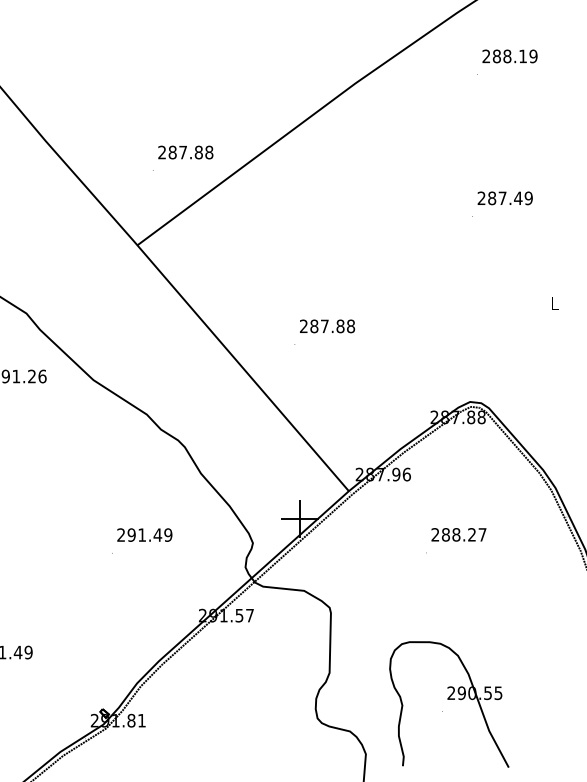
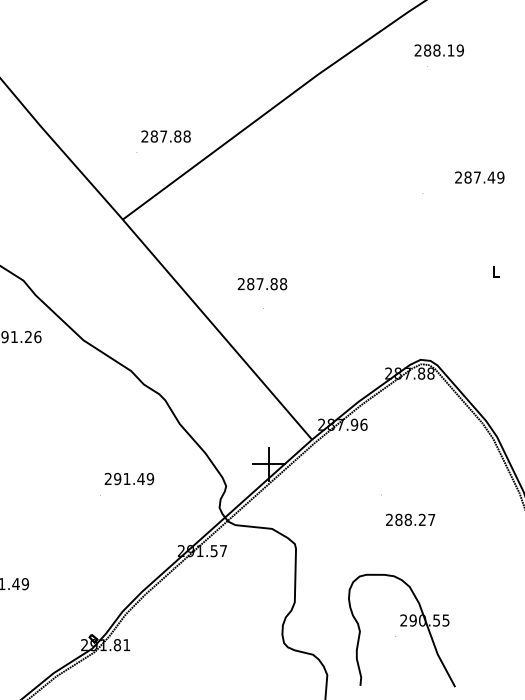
text: (509, 56) -> (438, 50), moved
text: (504, 198) -> (479, 177), moved
text: (327, 326) -> (262, 284), moved
text: (458, 534) -> (410, 519), moved

